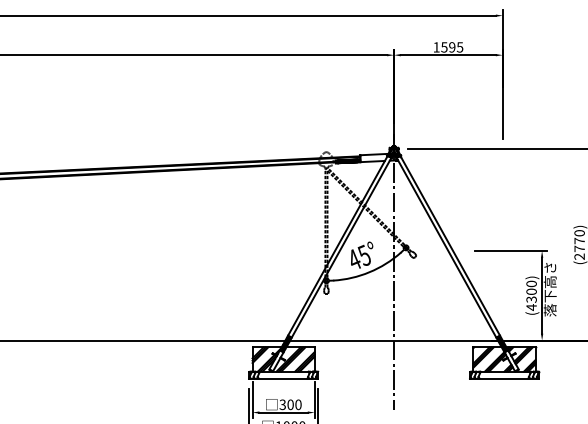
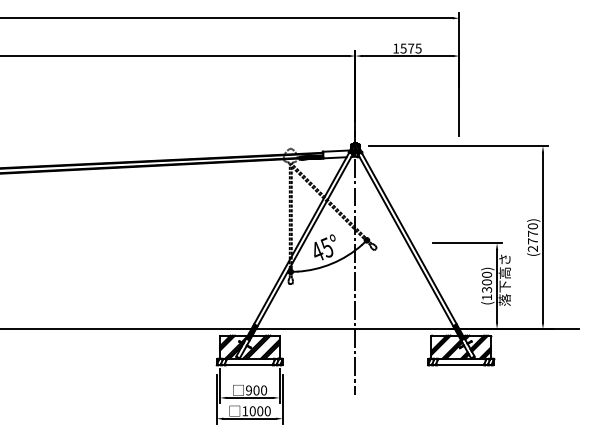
text: (452, 47) -> (411, 48), 1595 -> 1575
text: (531, 307) -> (486, 297), (4300) -> (1300)
text: (282, 404) -> (248, 390), 300 -> 900

